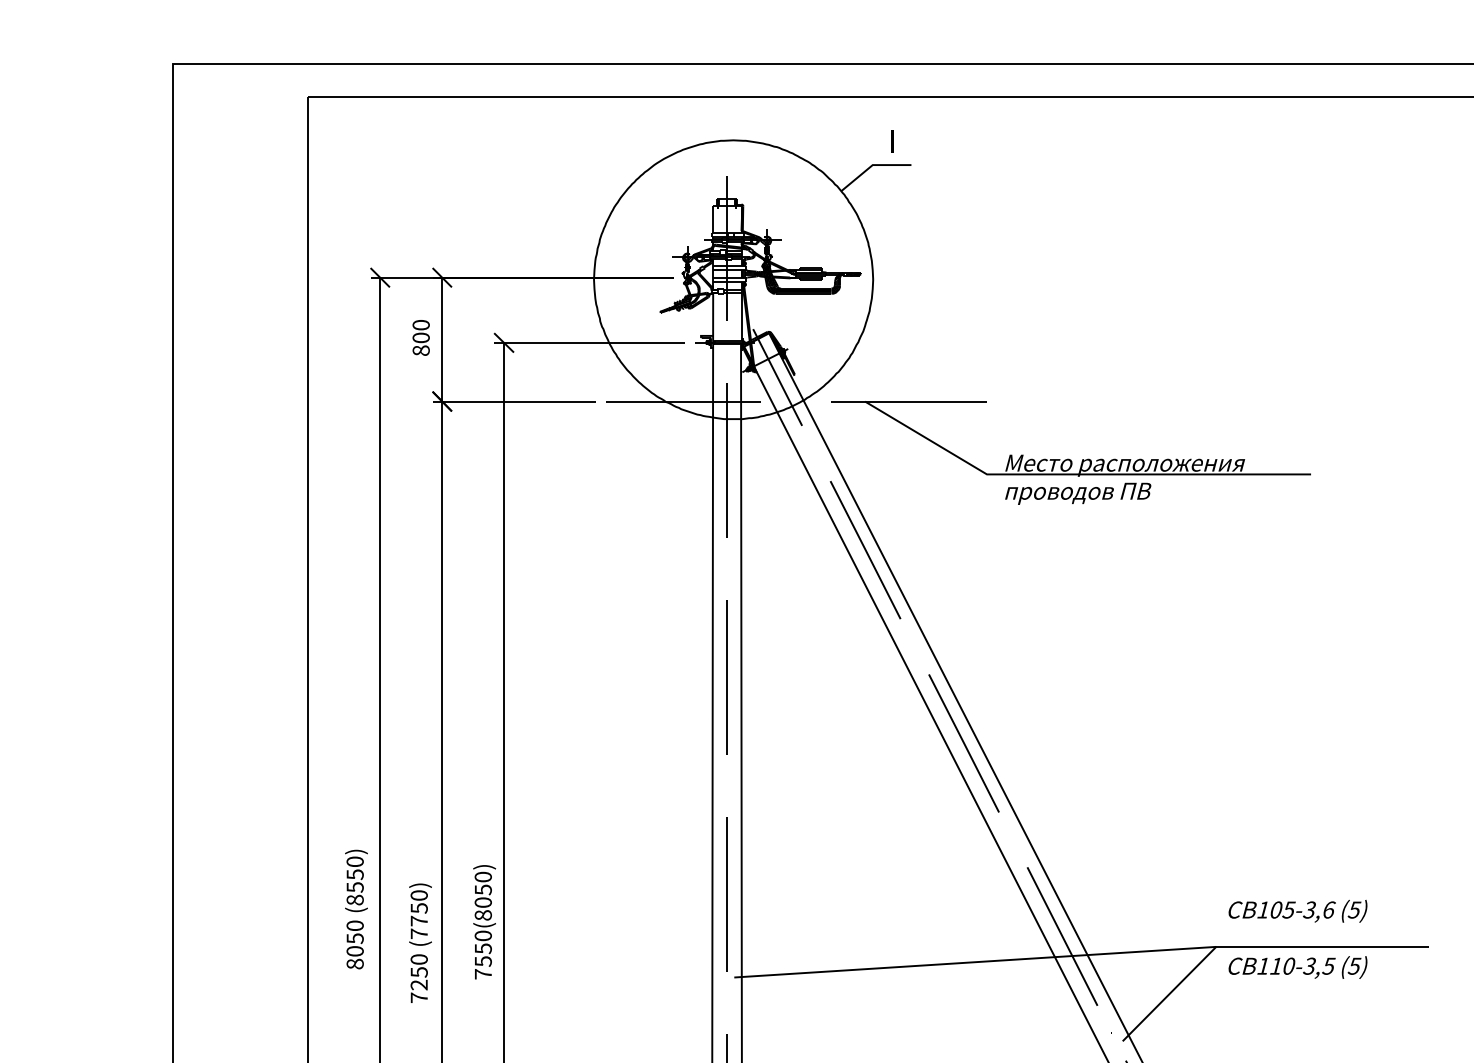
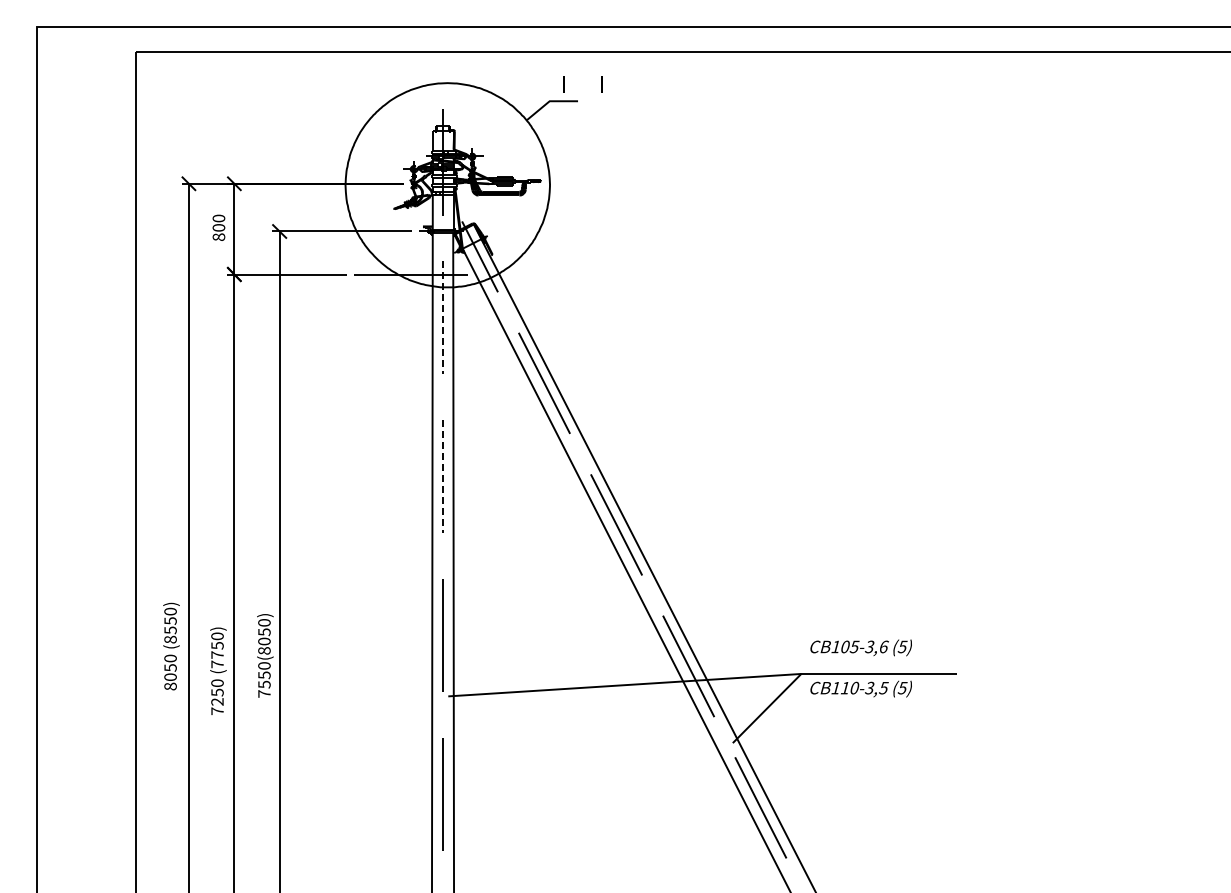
line: (943, 142) -> (601, 84), added
part: (1070, 453) -> (694, 312), removed
line: (726, 460) -> (442, 317), solid -> dashed
line: (726, 677) -> (442, 476), solid -> dashed

